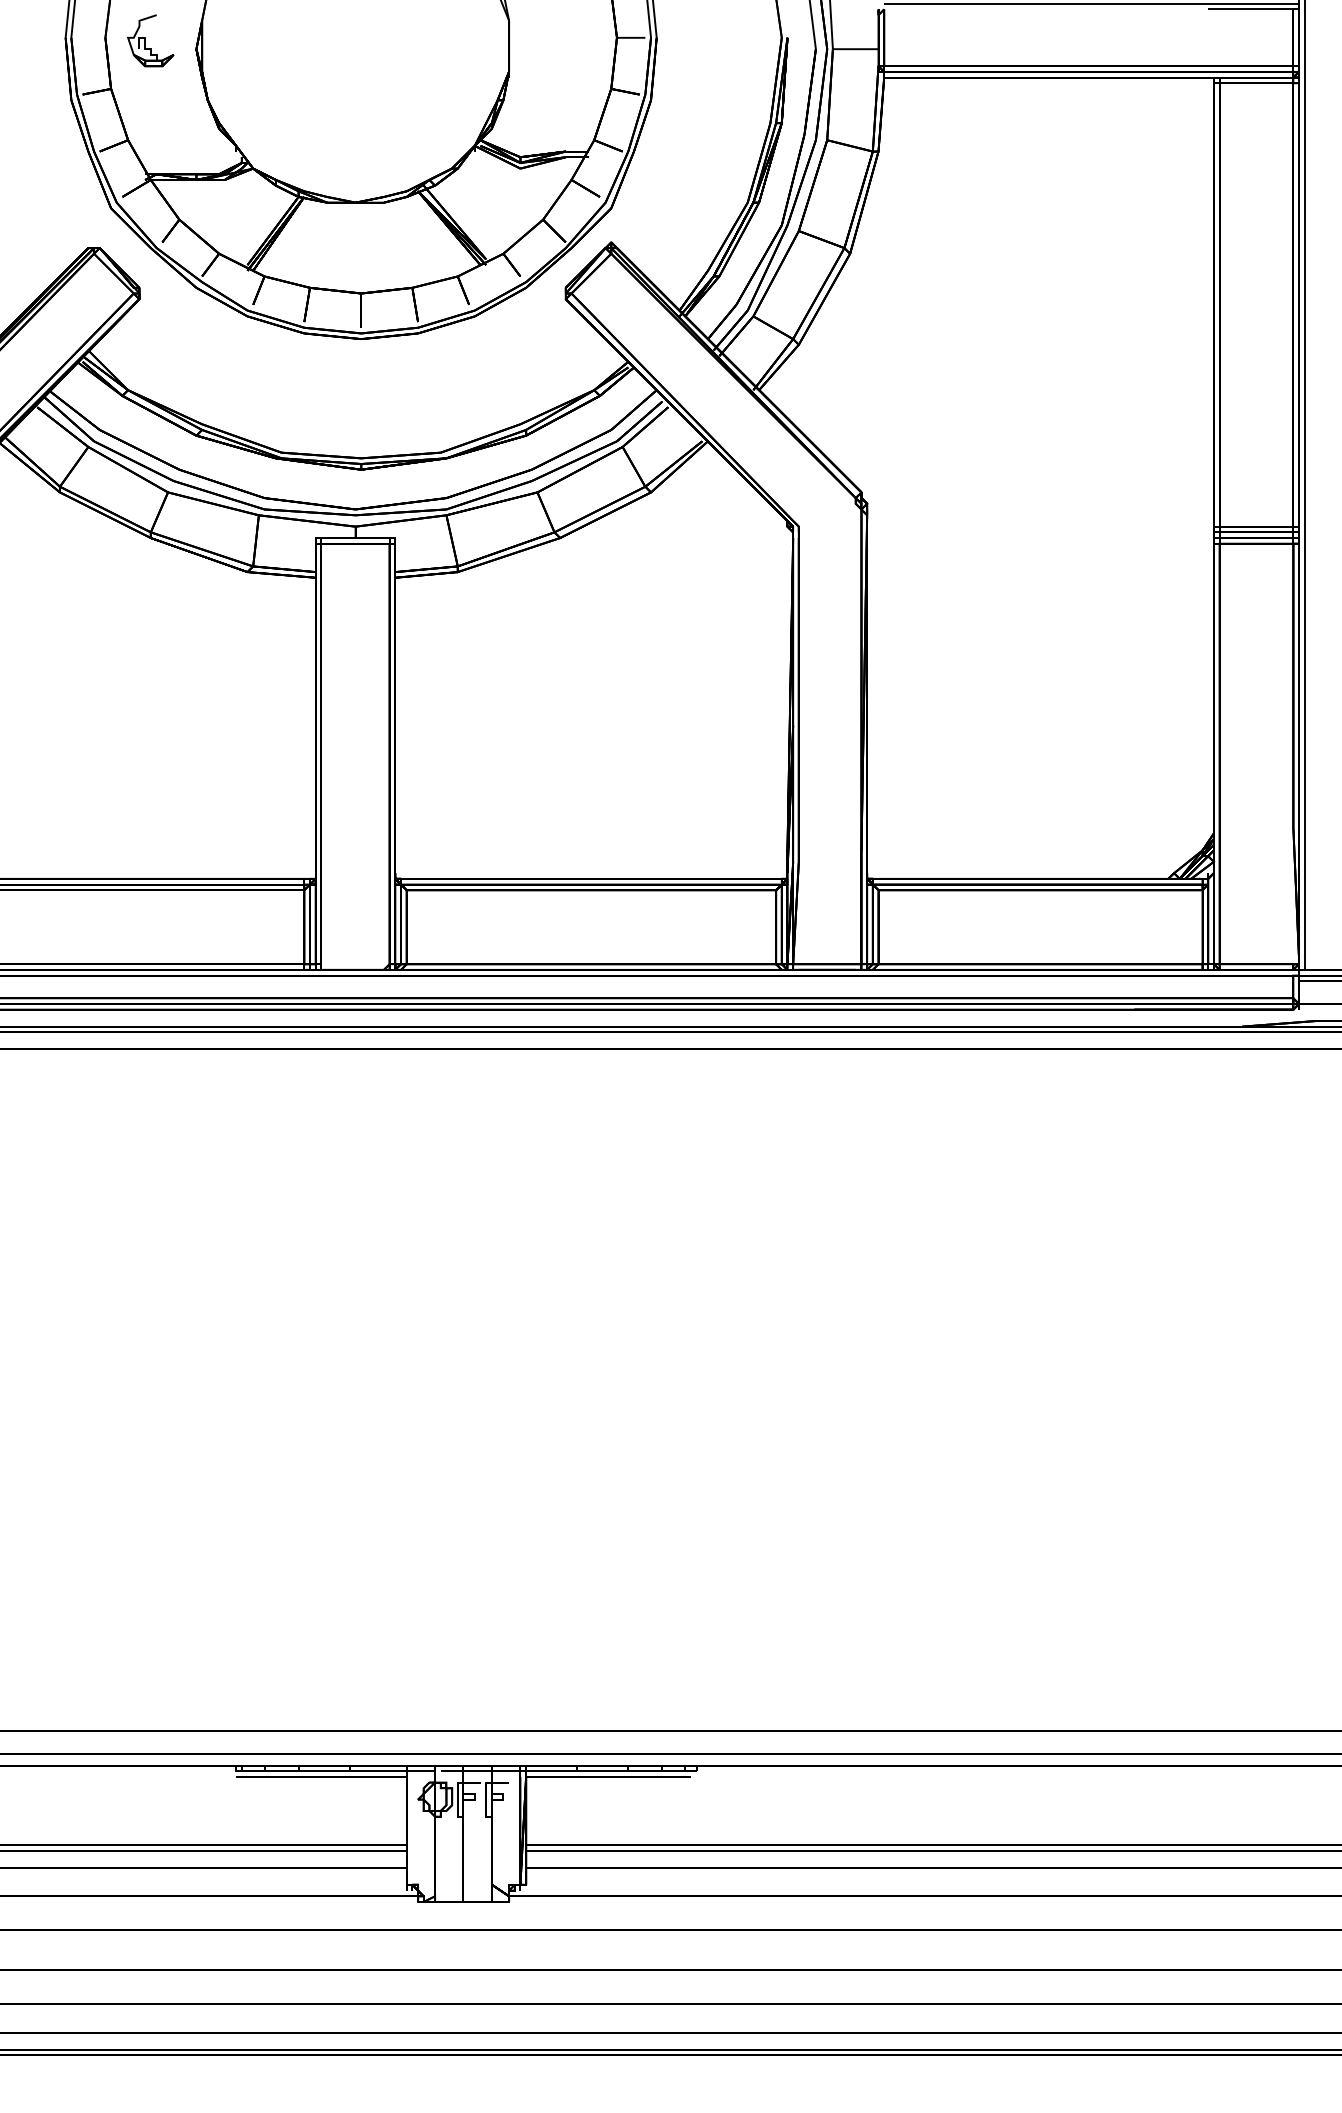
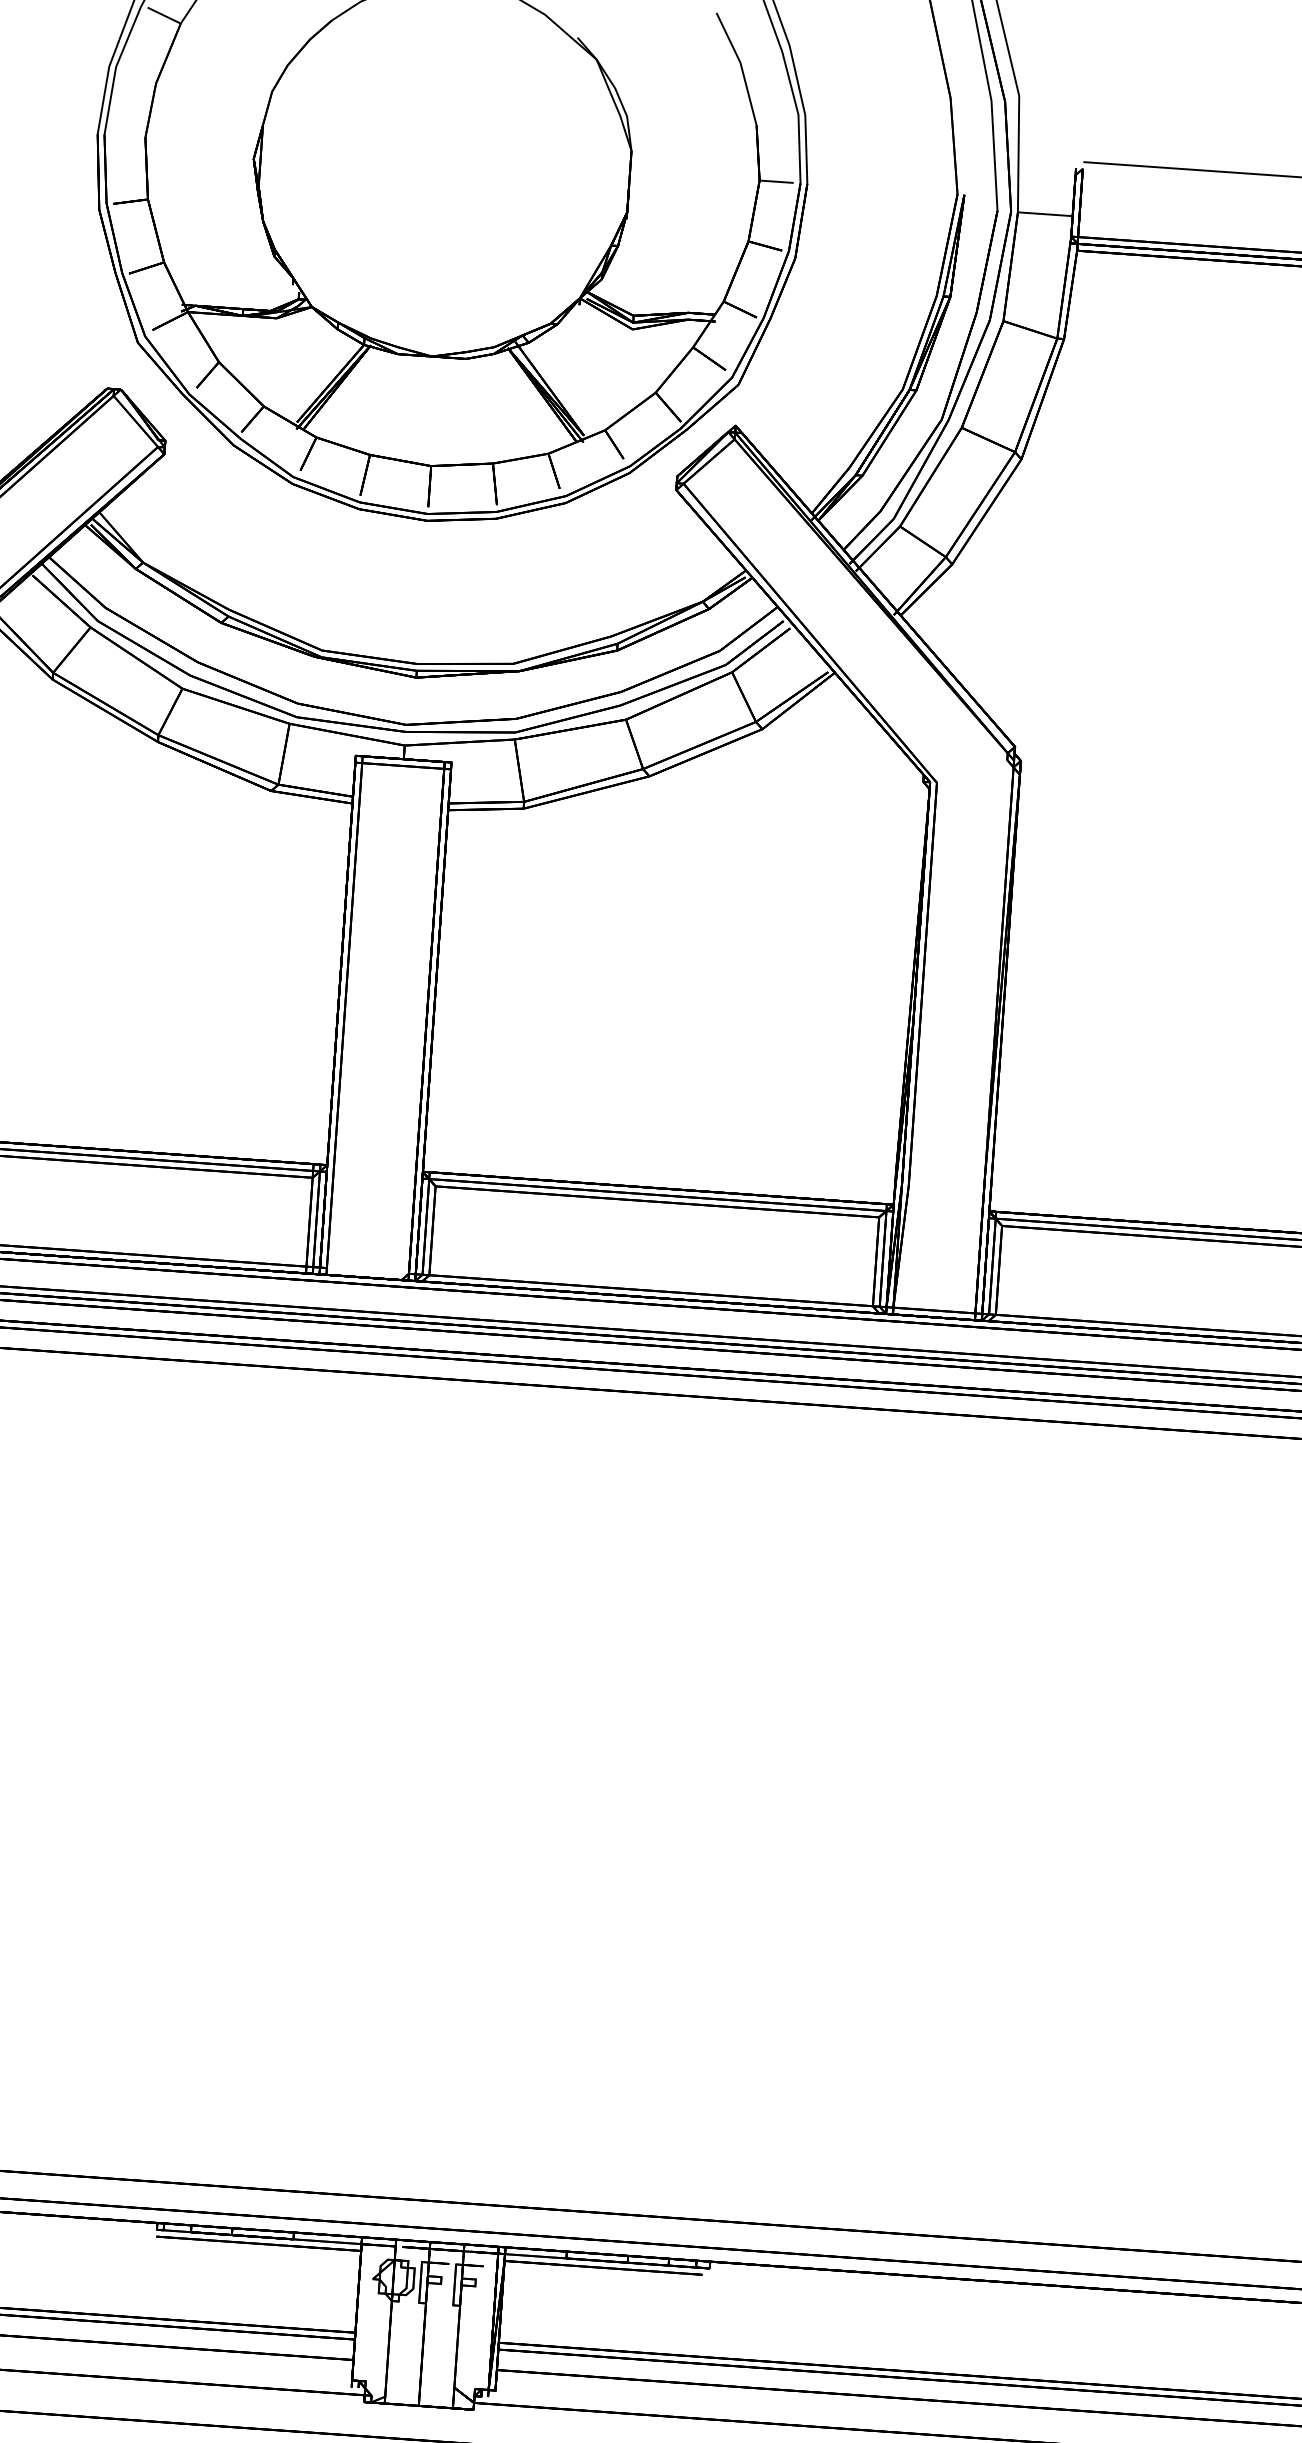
part: (150, 40) -> (199, 144), removed

